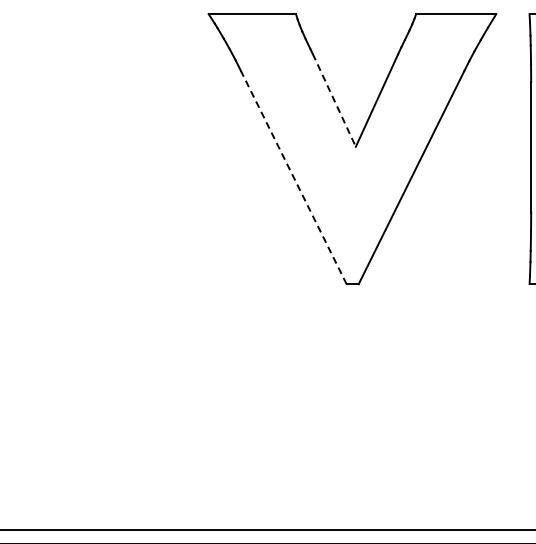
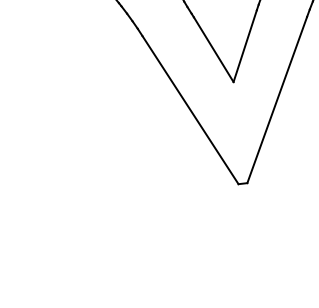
line: (334, 100) -> (213, 49), dashed -> solid
line: (293, 177) -> (190, 110), dashed -> solid

